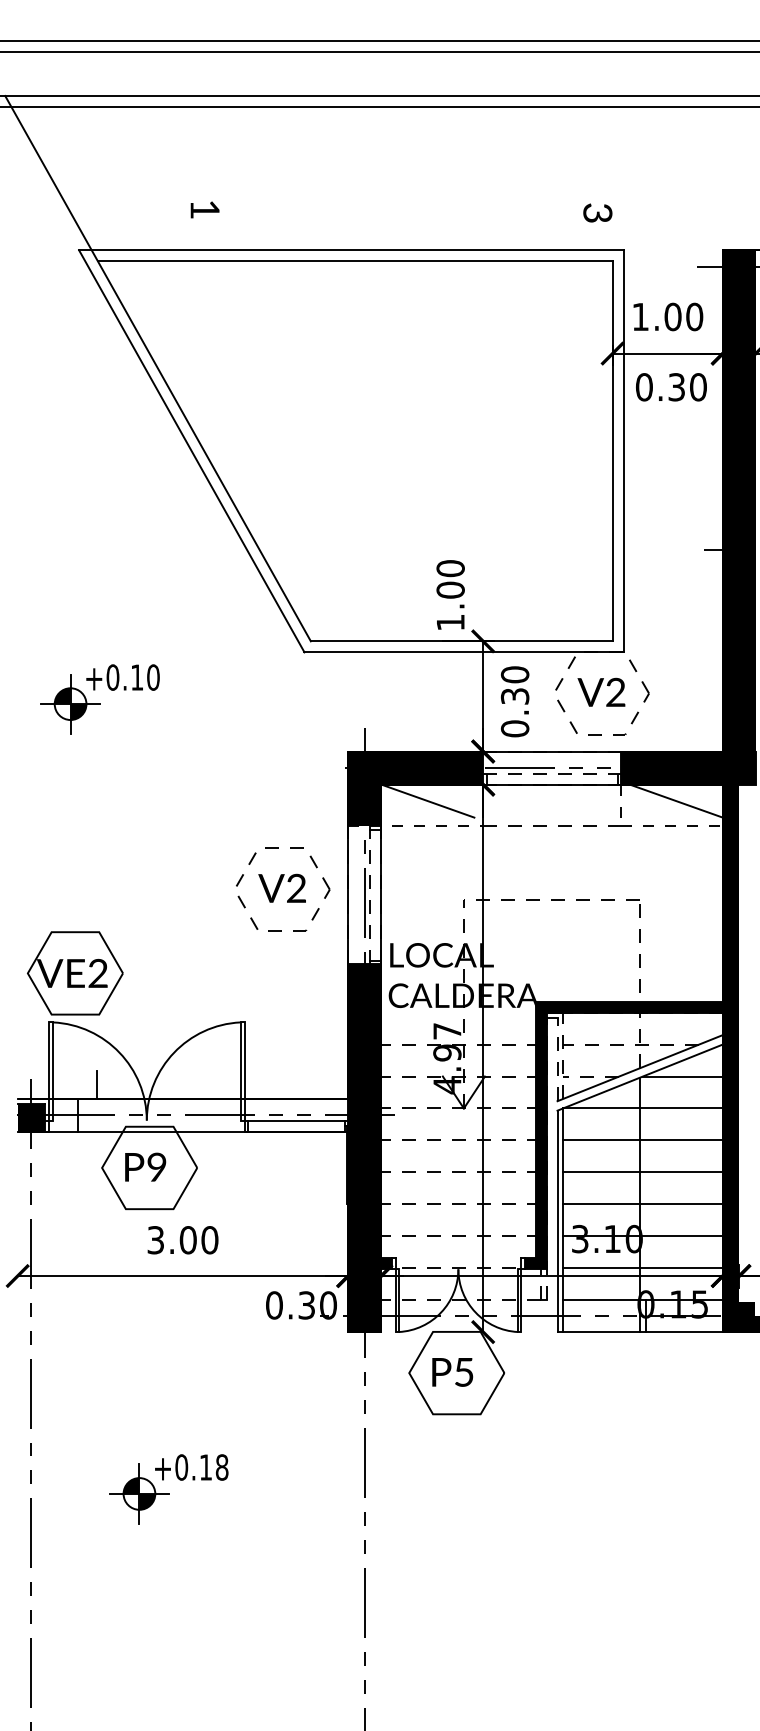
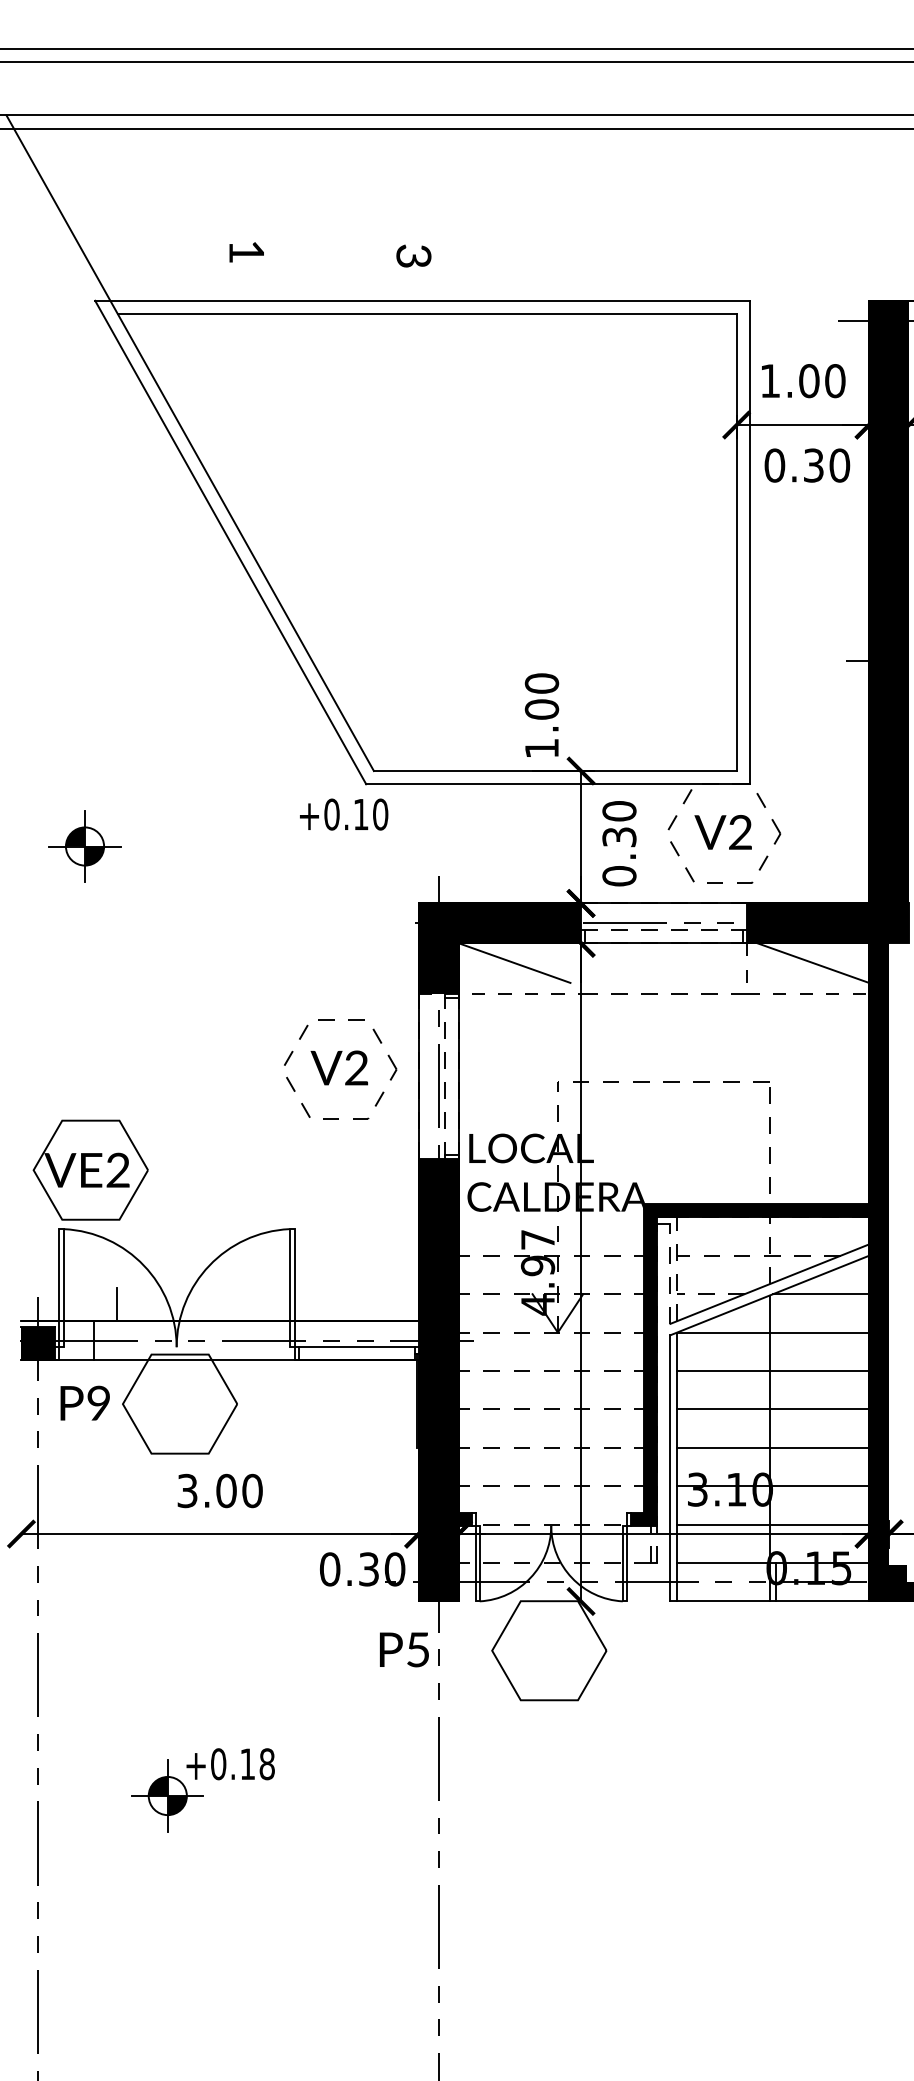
text: (597, 212) -> (413, 255), moved
text: (123, 677) -> (344, 814), moved
text: (145, 1166) -> (84, 1402), moved
text: (452, 1372) -> (404, 1649), moved

